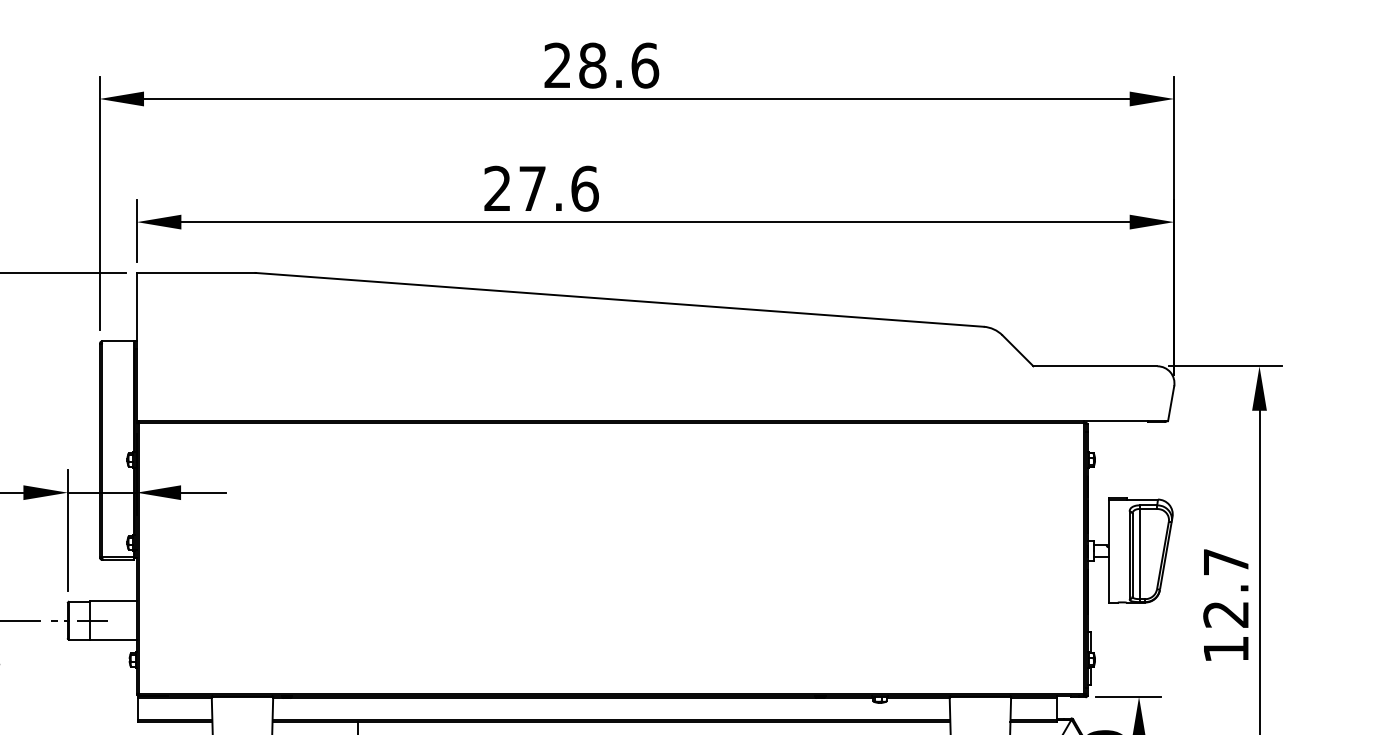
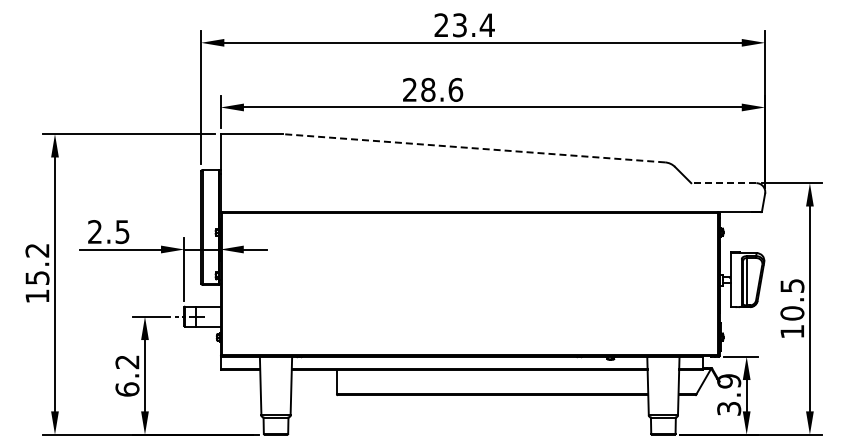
text: (618, 65) -> (473, 25), 28.6 -> 23.4
text: (532, 187) -> (428, 89), 27.6 -> 28.6
line: (620, 300) -> (474, 148), solid -> dashed
line: (1094, 366) -> (723, 183), solid -> dashed
text: (1226, 587) -> (792, 299), 12.7 -> 10.5

